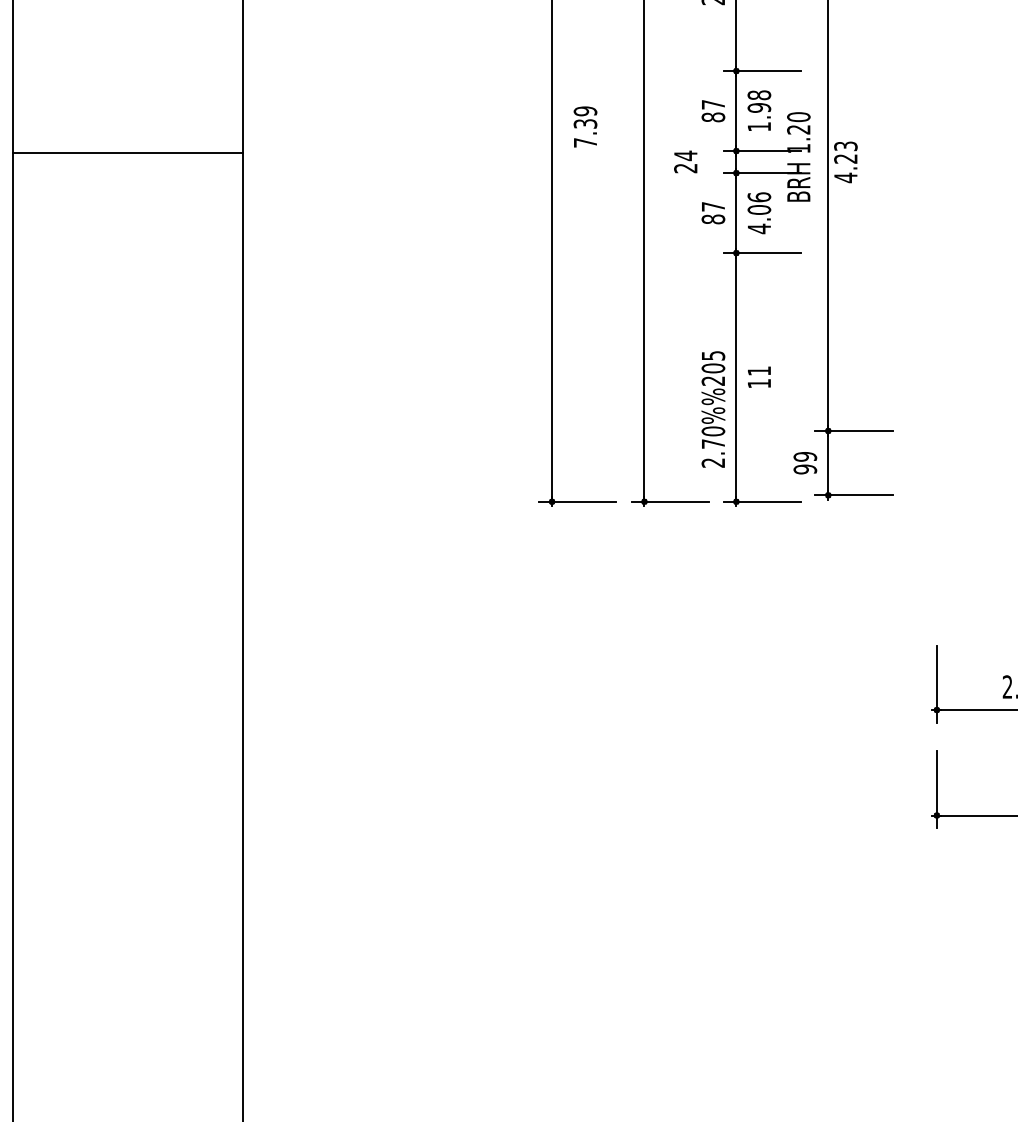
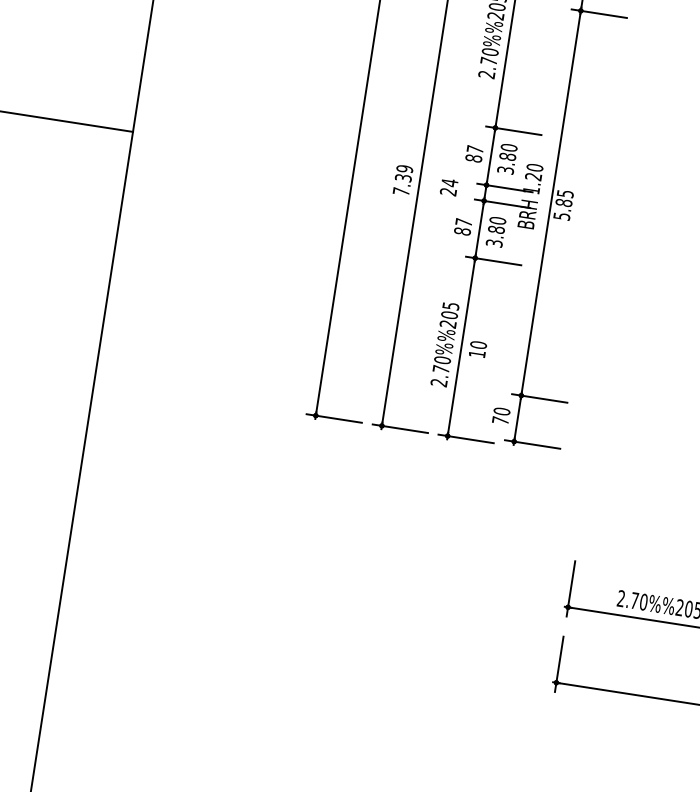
text: (759, 110) -> (507, 158), 1.98 -> 3.80
text: (585, 126) -> (403, 179), moved
text: (845, 162) -> (563, 205), 4.23 -> 5.85
text: (759, 213) -> (496, 232), 4.06 -> 3.80
text: (759, 370) -> (478, 344), 11 -> 10
text: (713, 409) -> (445, 344), moved
text: (805, 463) -> (501, 416), 99 -> 70

